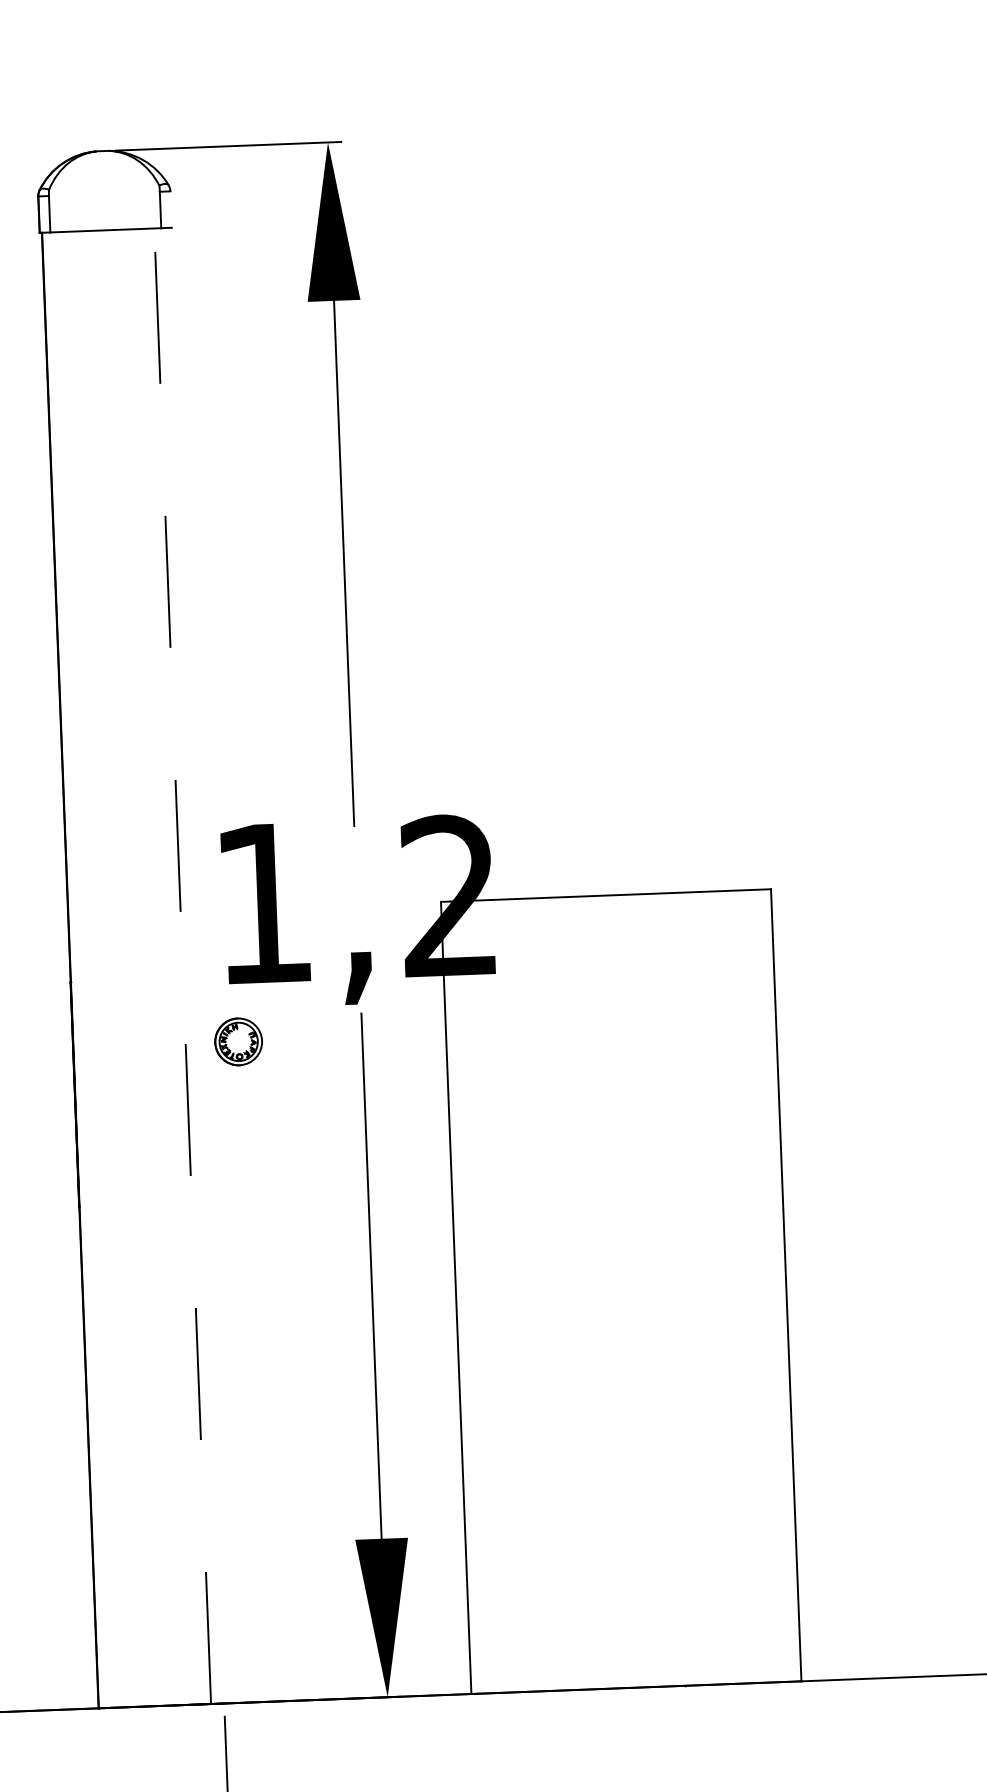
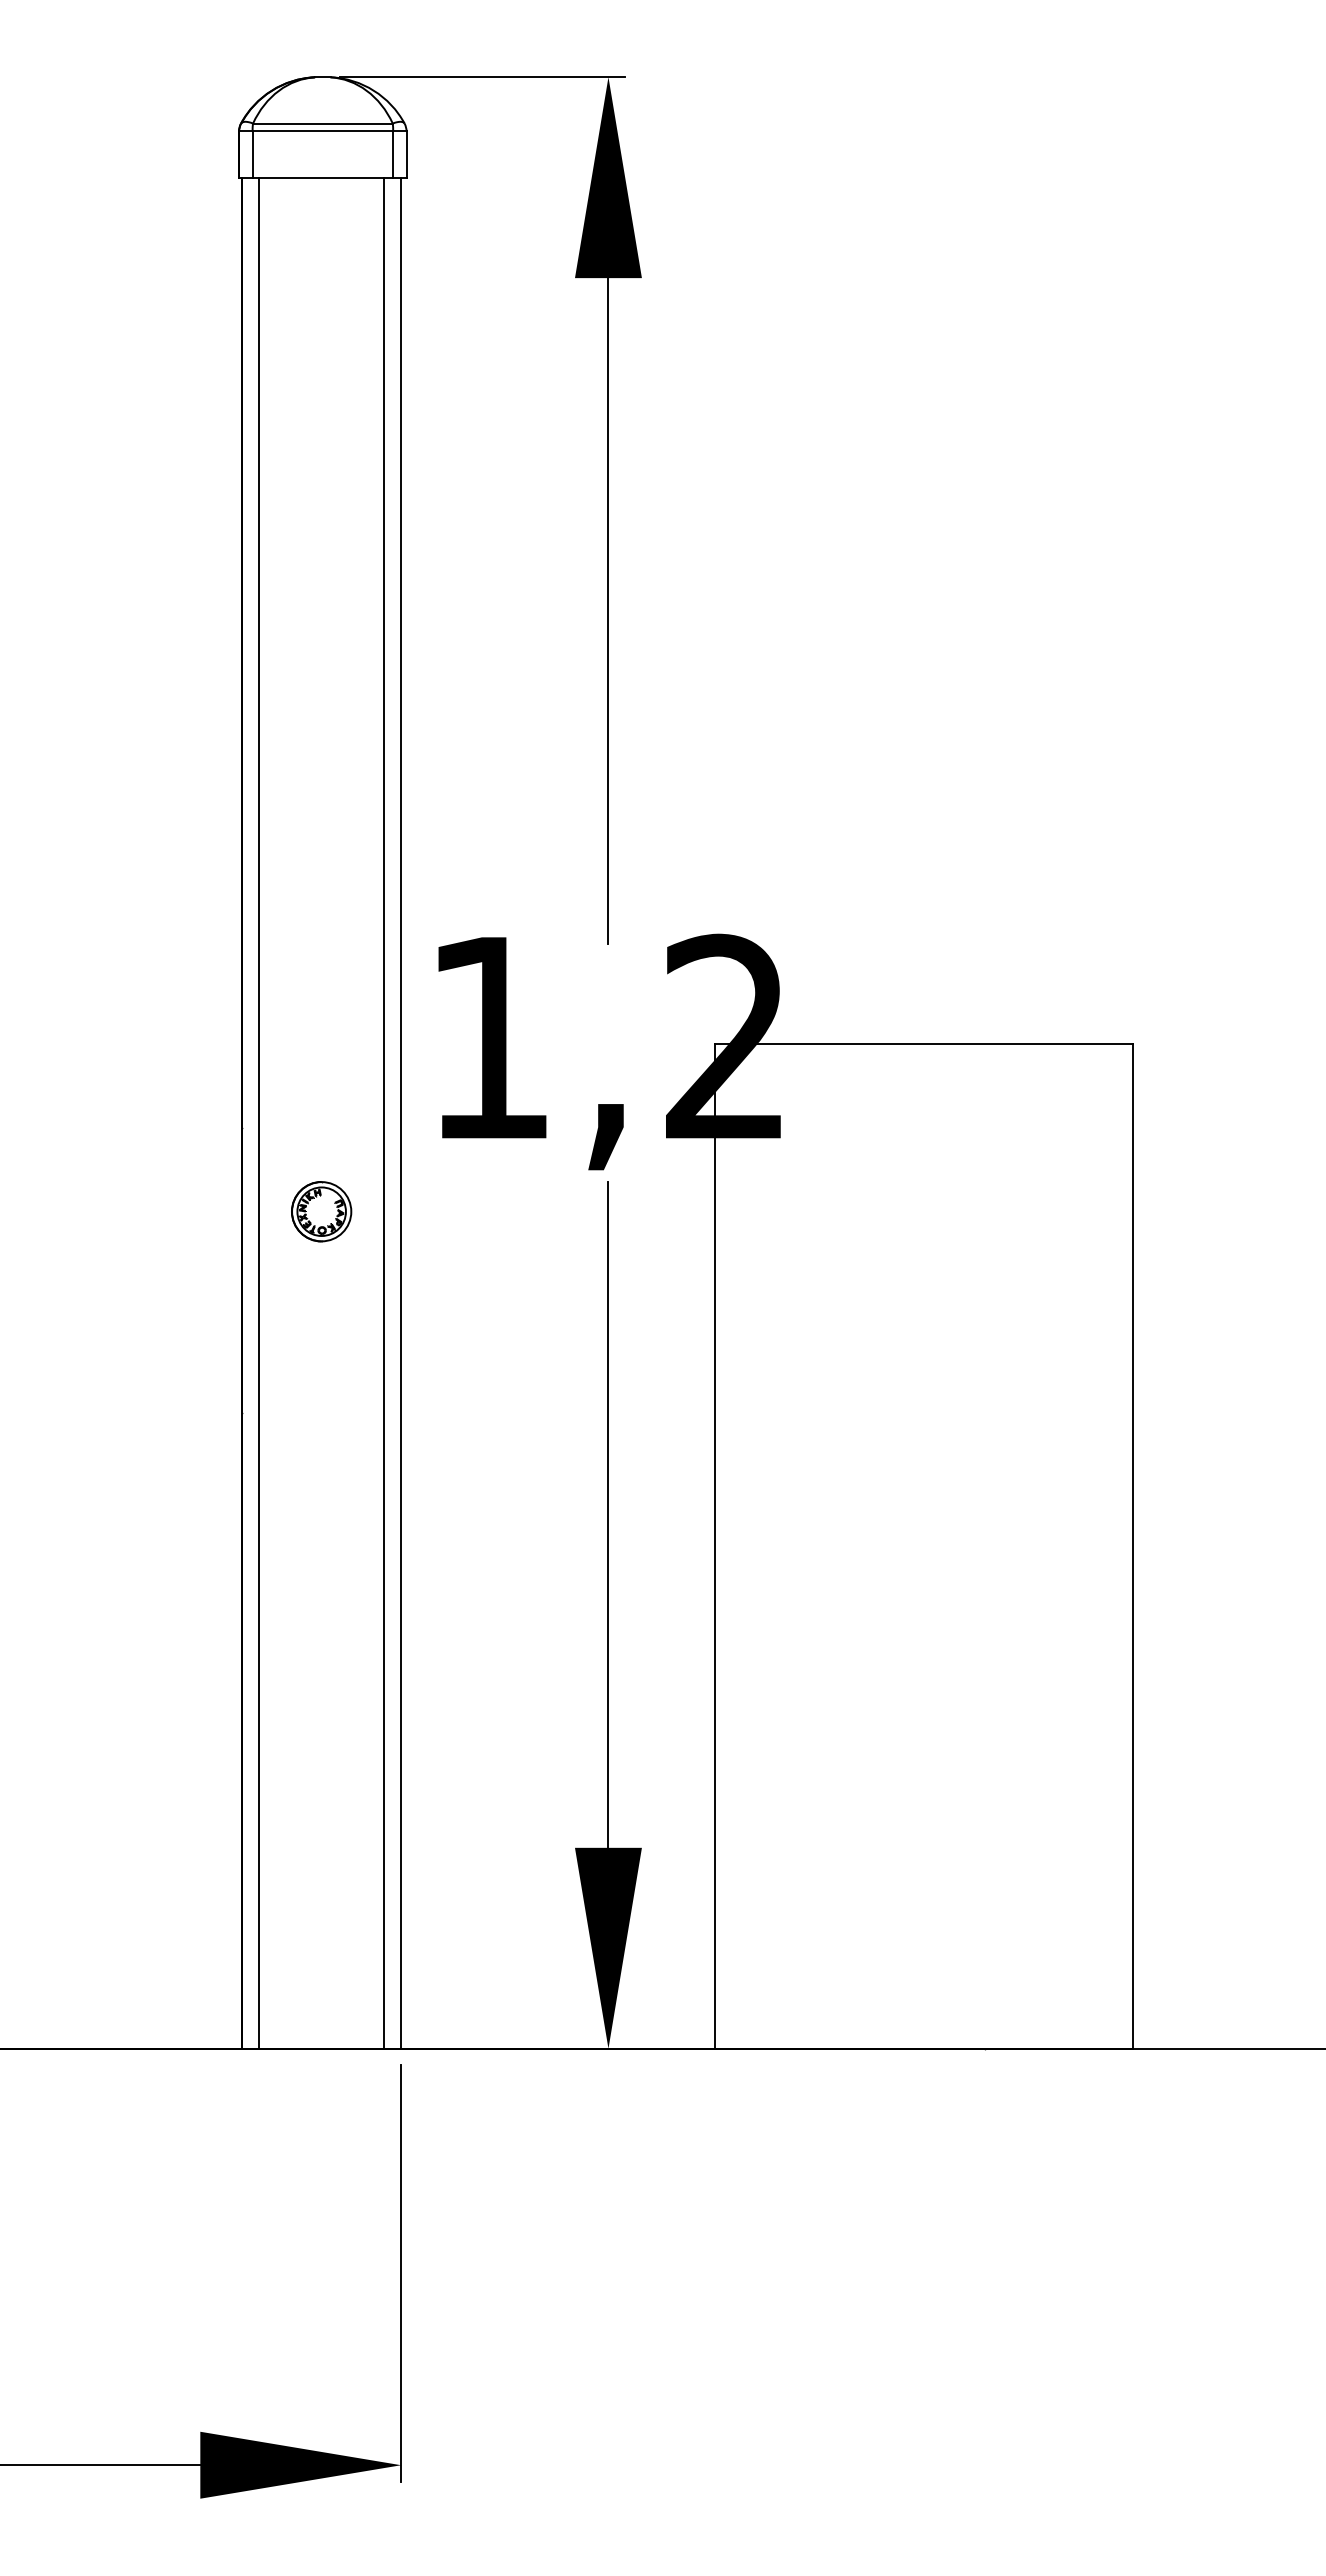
line: (103, 187) -> (322, 123), added
line: (104, 193) -> (322, 131), added
line: (171, 209) -> (406, 154), added
line: (196, 965) -> (401, 1112), added
line: (182, 966) -> (384, 1113), dashed -> solid
line: (83, 969) -> (258, 1112), added
part: (238, 1041) -> (321, 1211), moved

